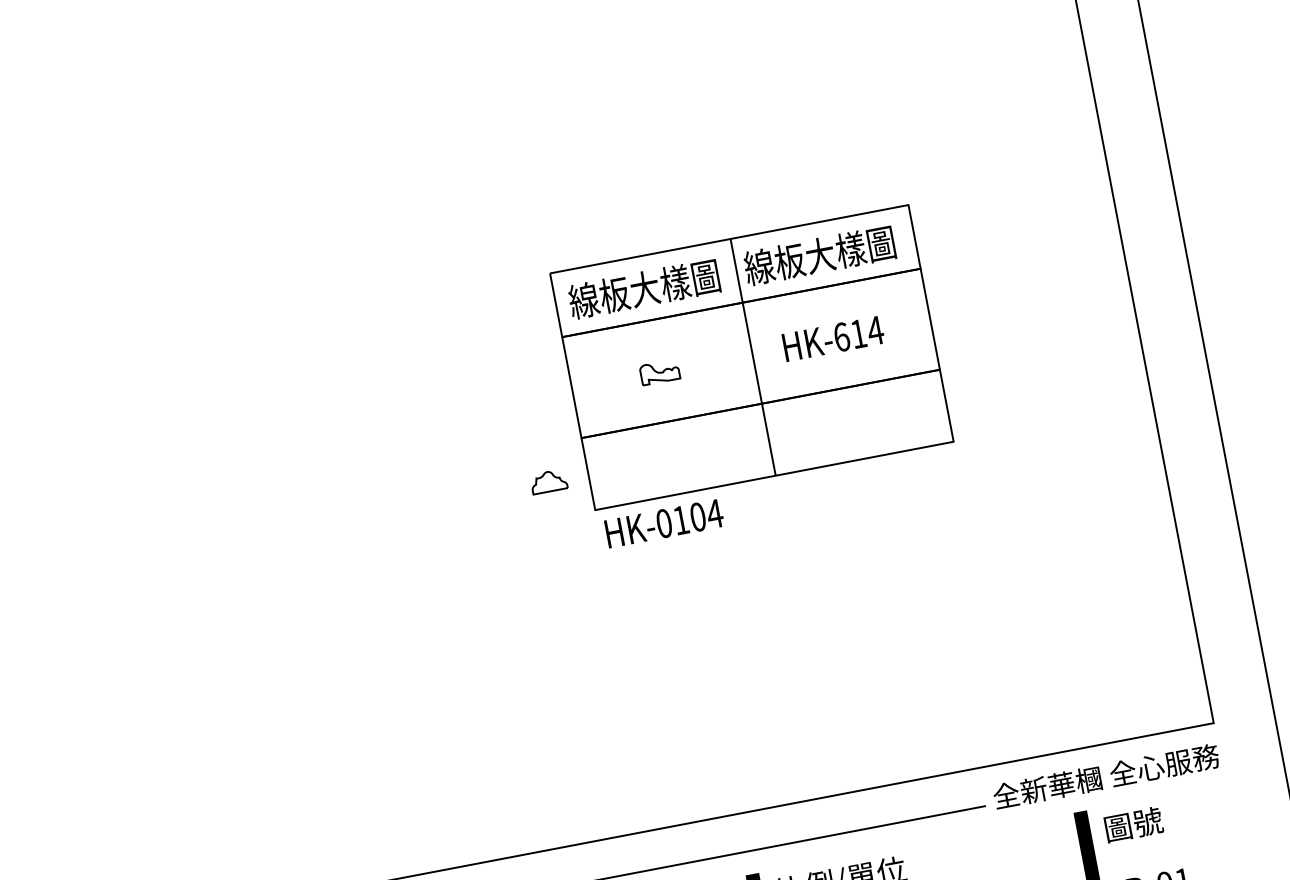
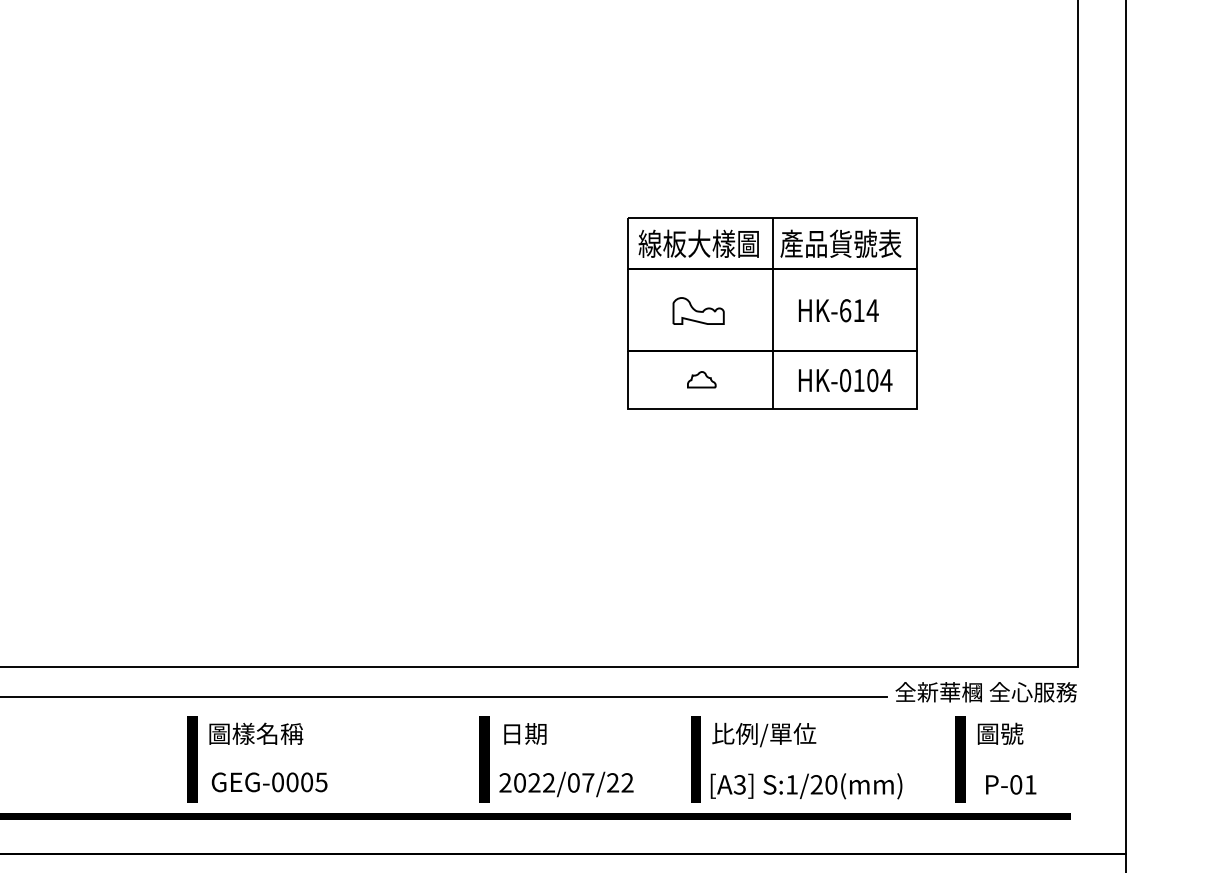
text: (819, 255) -> (840, 243), 線板大樣圖 -> 產品貨號表
part: (659, 371) -> (698, 310), size x1.67
part: (548, 481) -> (701, 379), moved
text: (664, 523) -> (845, 380), moved

